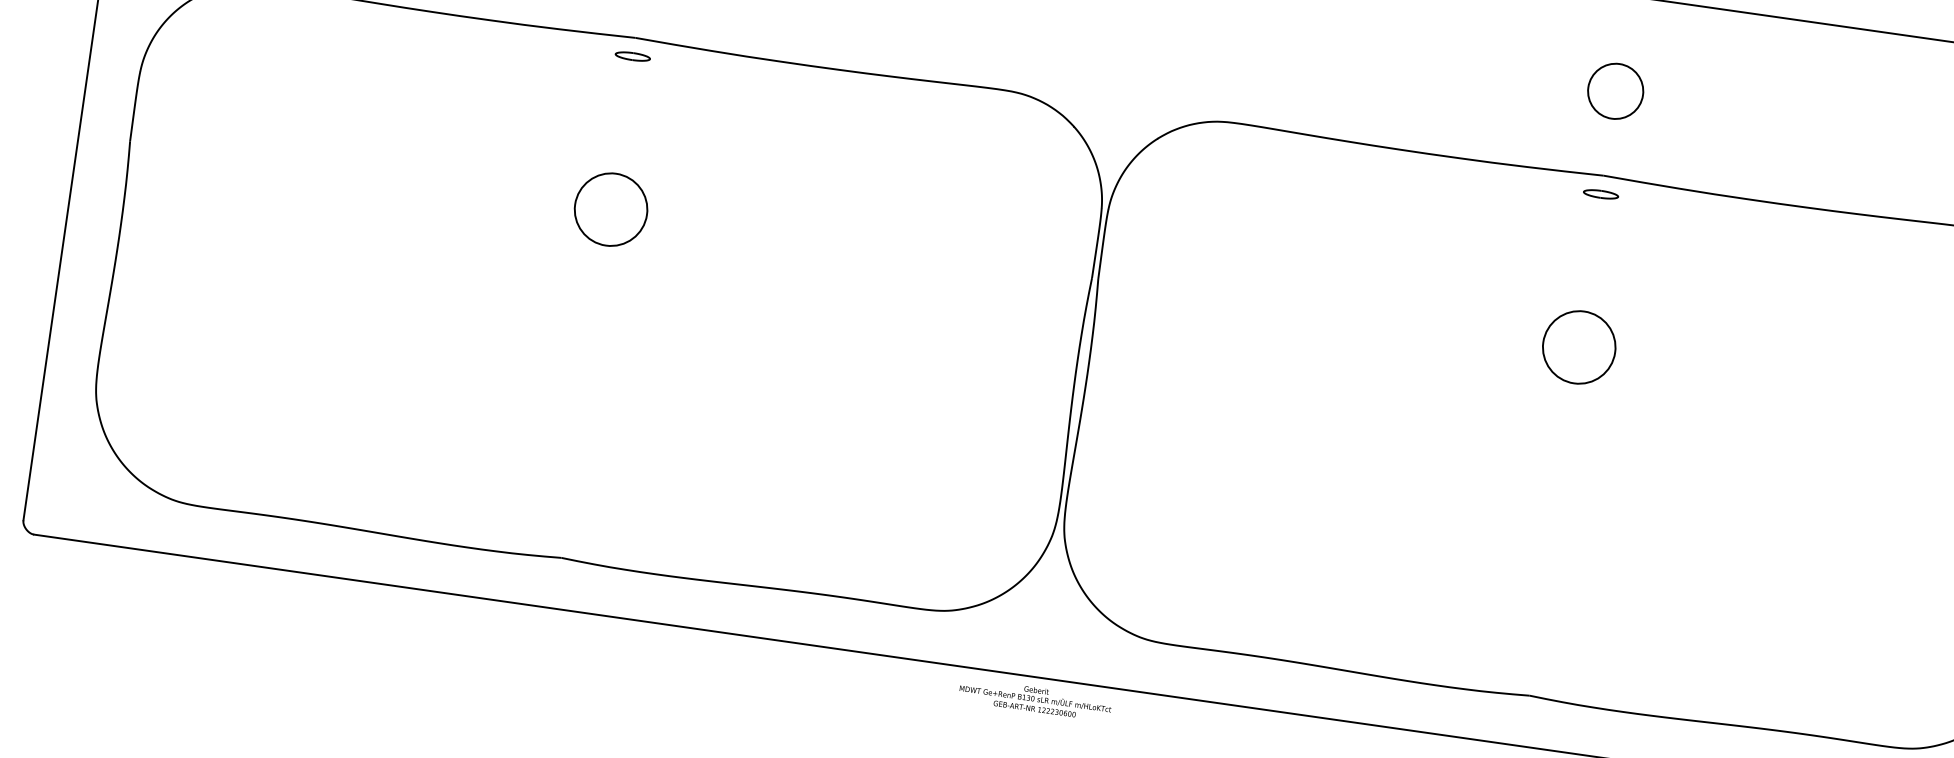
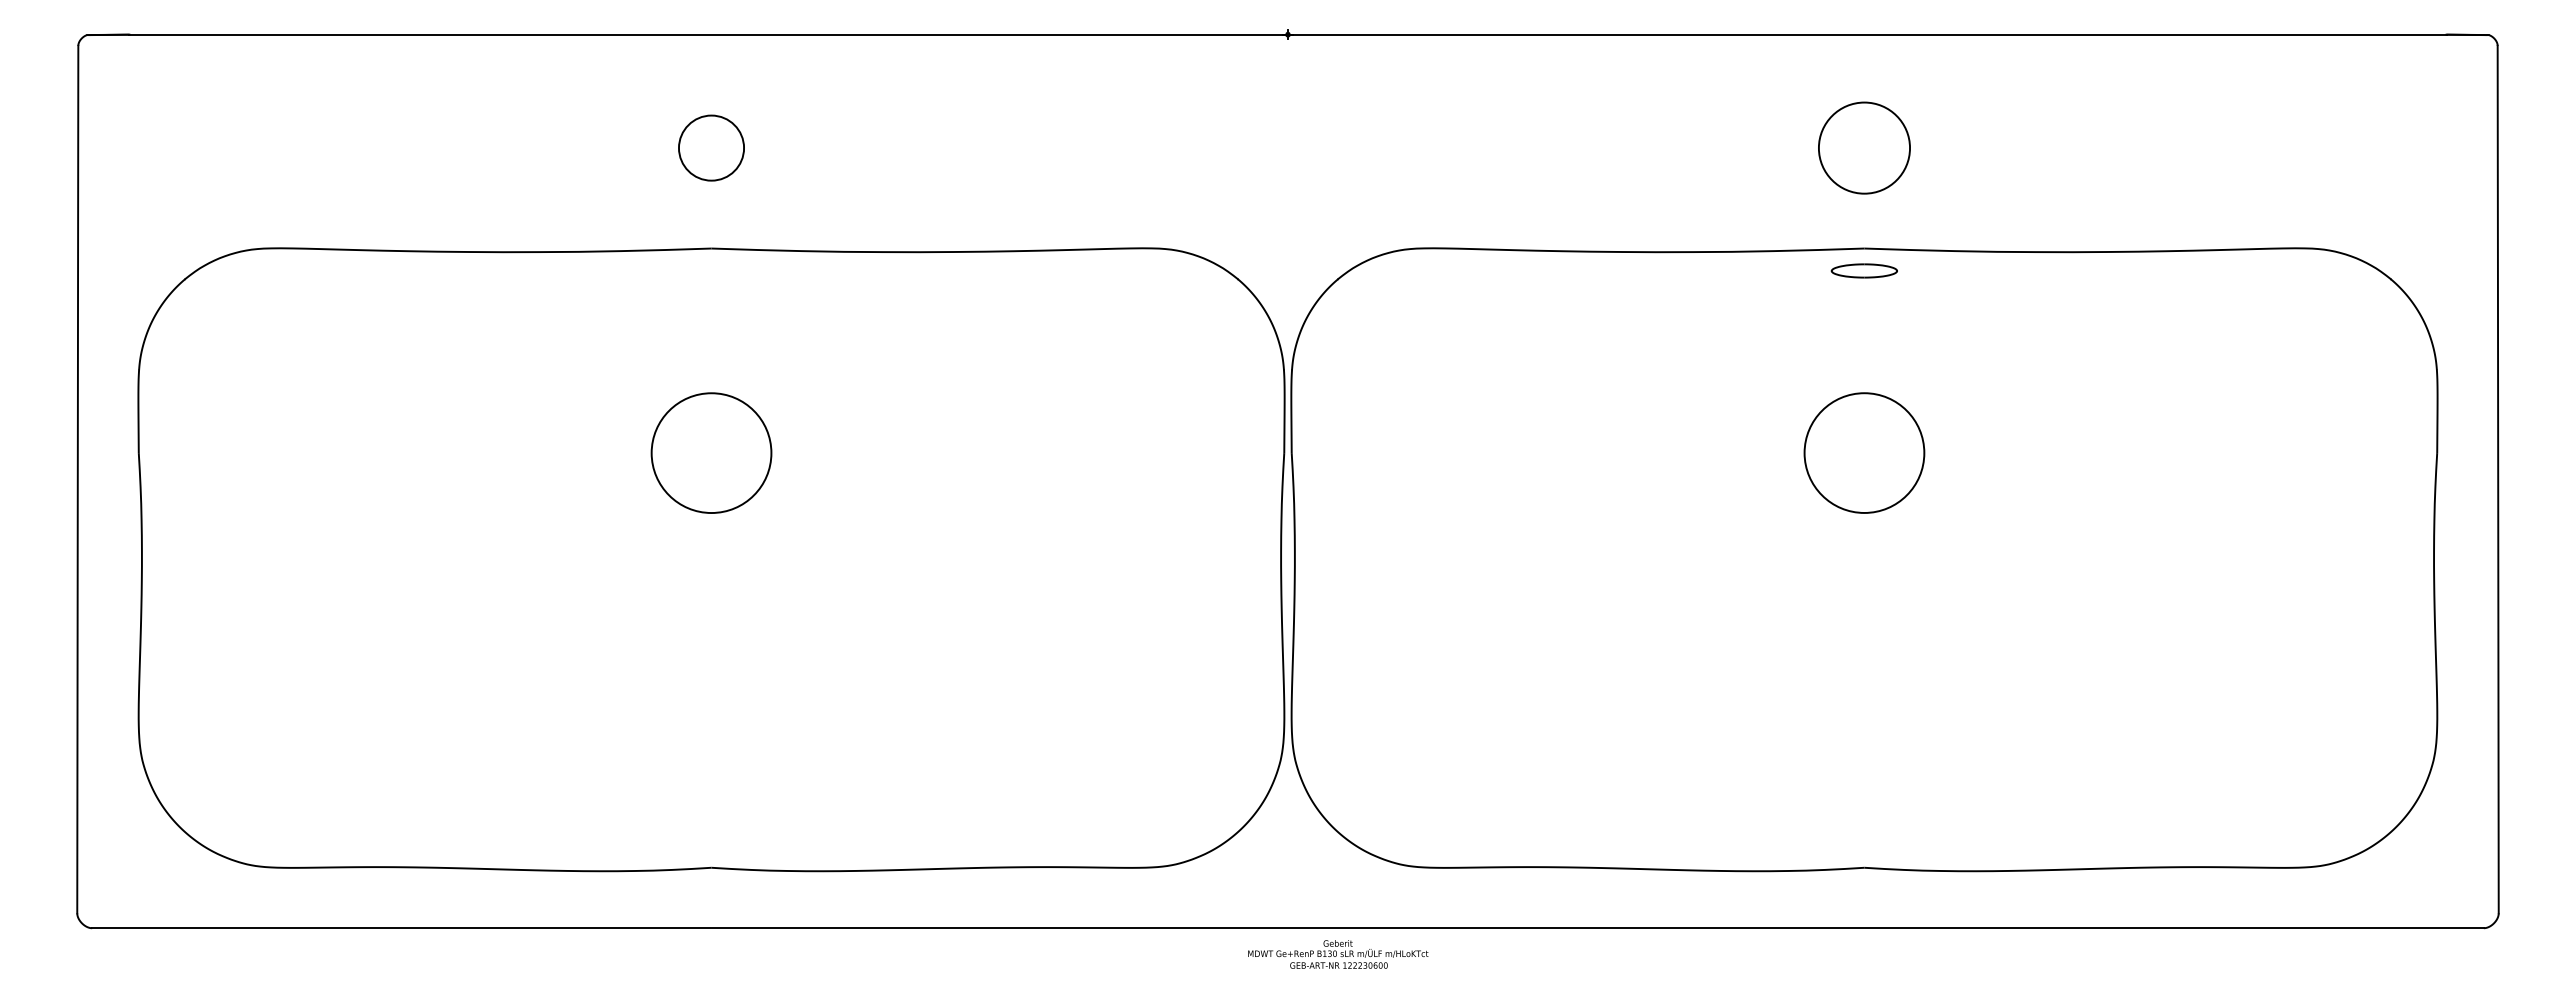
part: (632, 56) -> (711, 270), removed
circle: (1615, 90) -> (1864, 147), size x1.4
part: (1601, 194) -> (1864, 270), size x1.6
circle: (611, 209) -> (711, 452), size x1.4
circle: (1579, 346) -> (1864, 452), size x1.4
text: (1035, 699) -> (1338, 954), moved

